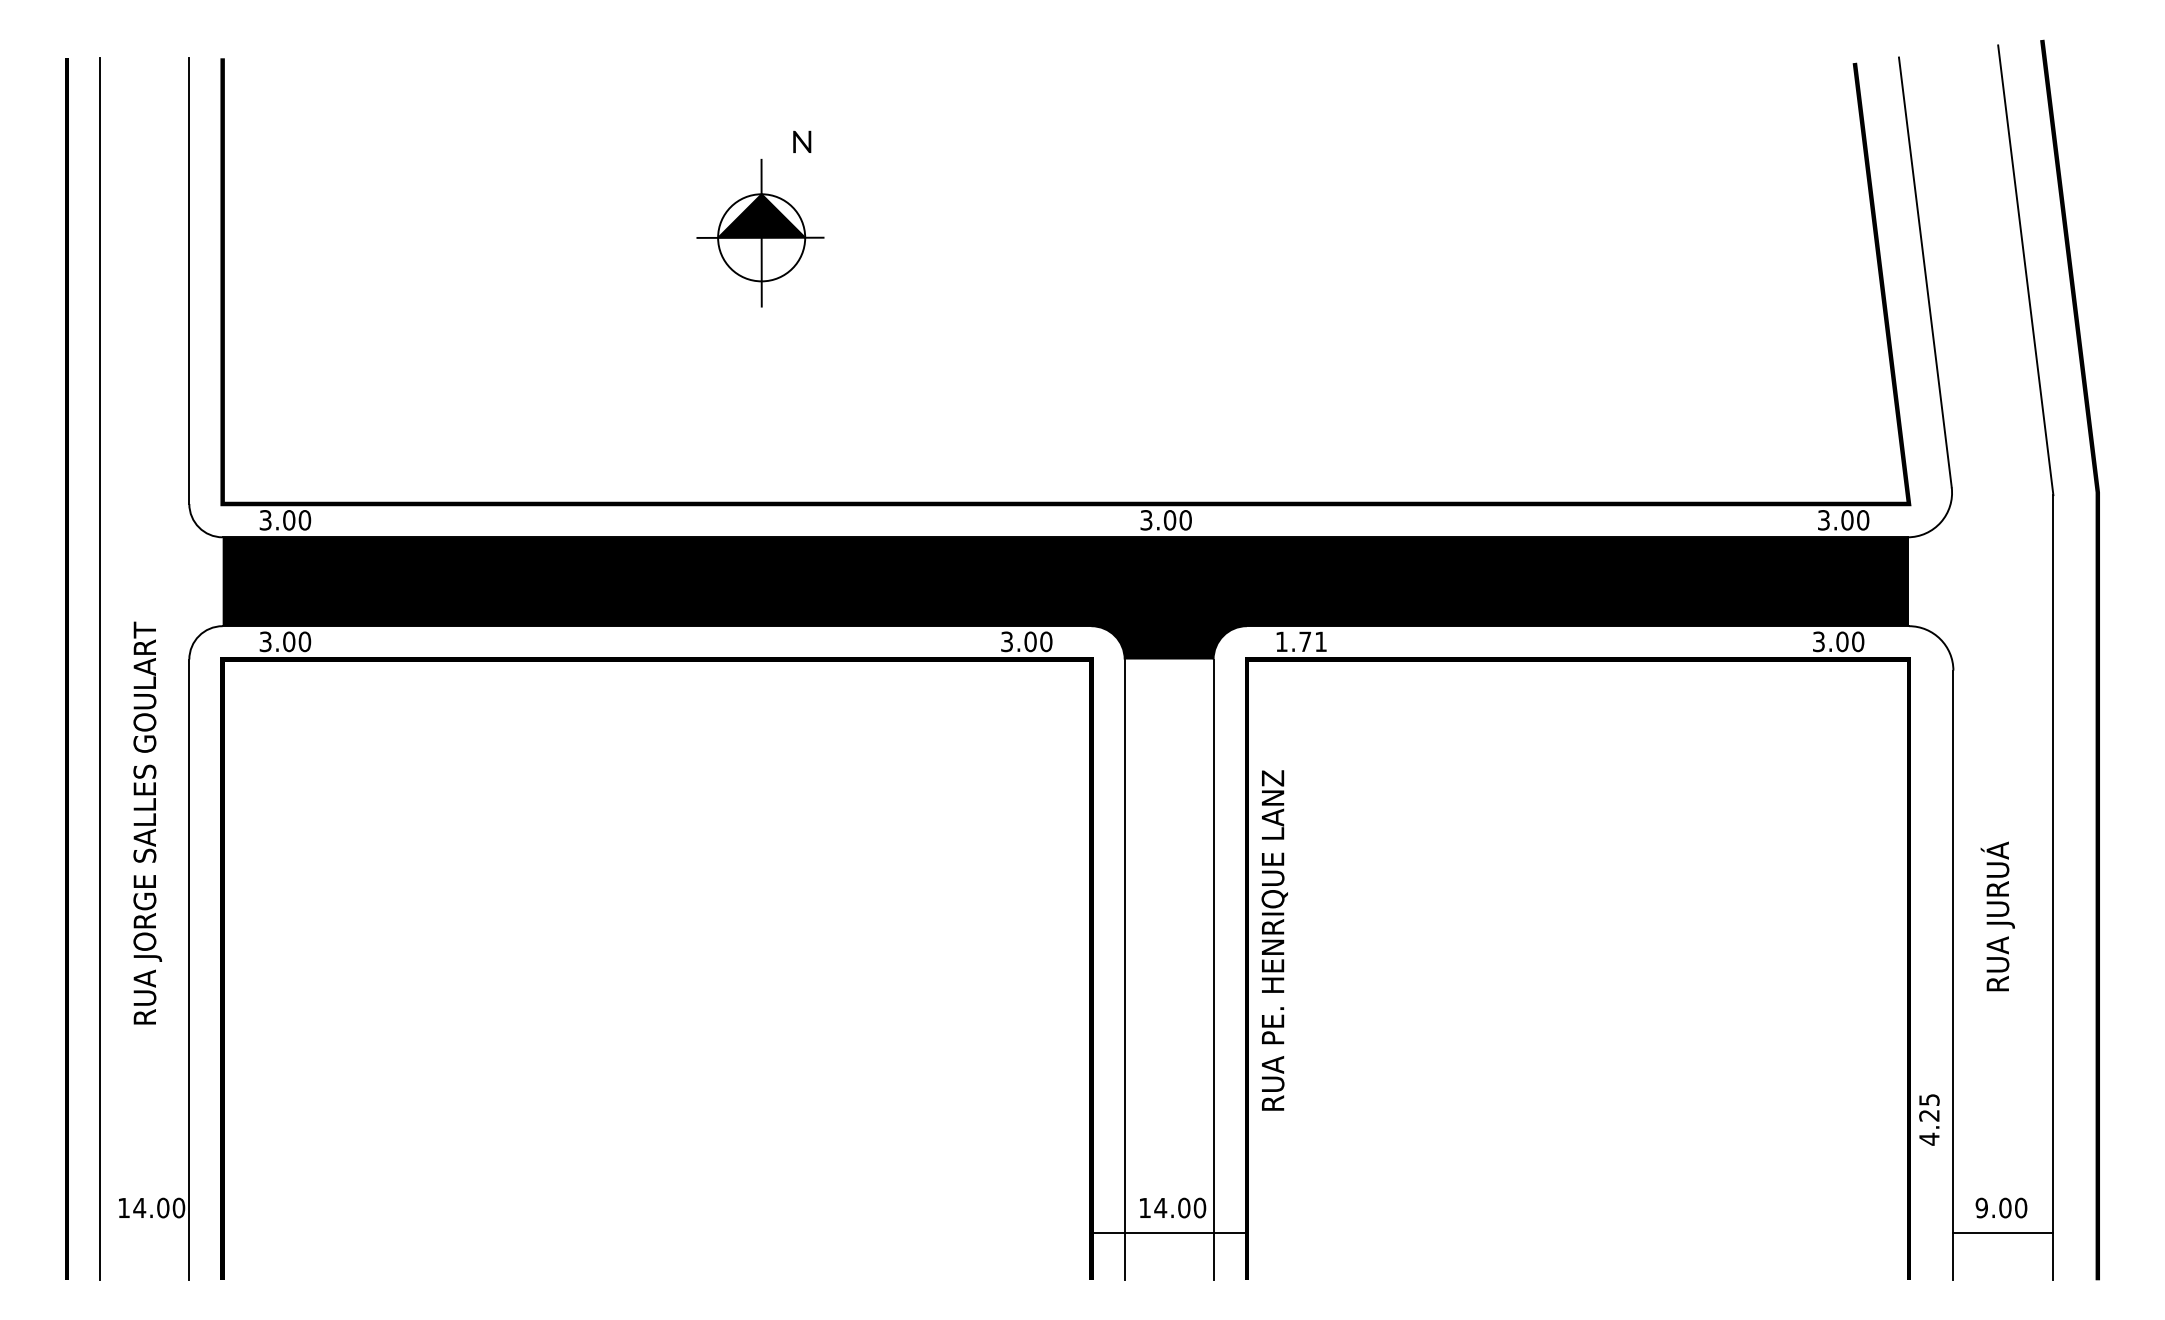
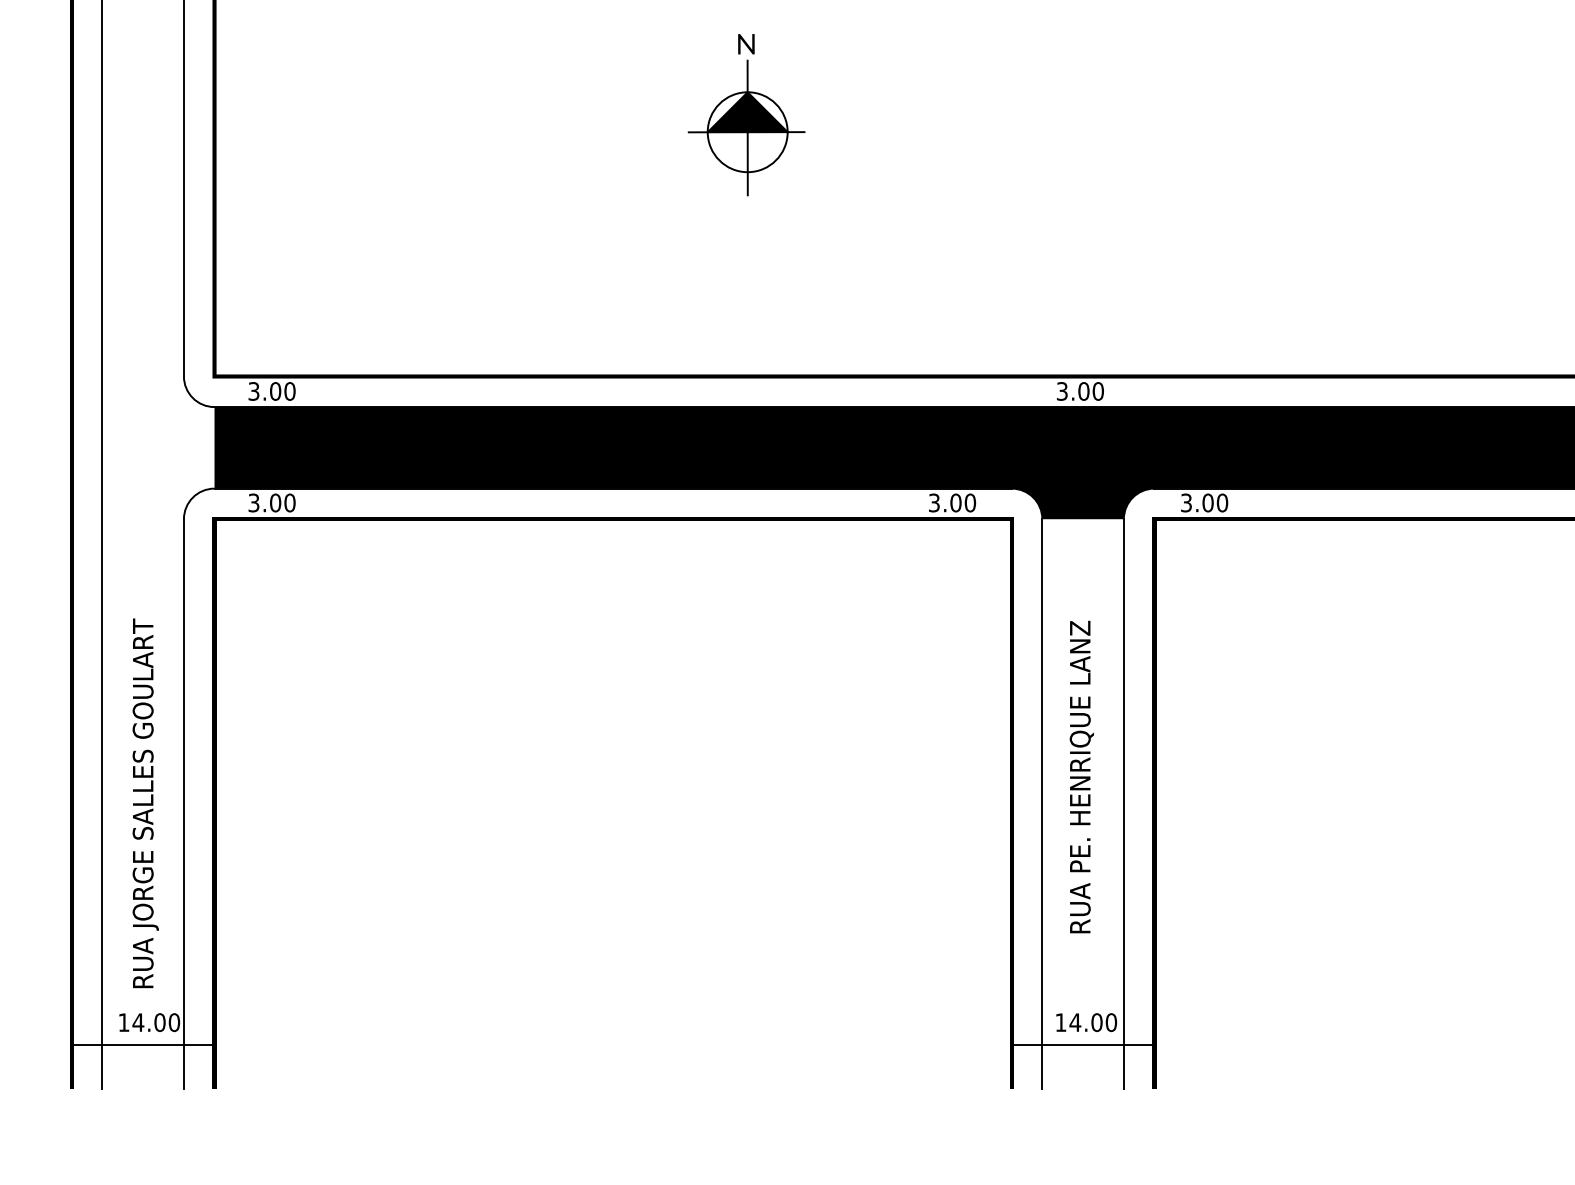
part: (760, 233) -> (746, 128), moved
text: (1301, 641) -> (1204, 502), 1.71 -> 3.00
text: (147, 822) -> (145, 802), moved
text: (1274, 940) -> (1081, 777), moved
line: (144, 1232) -> (142, 1045), added

